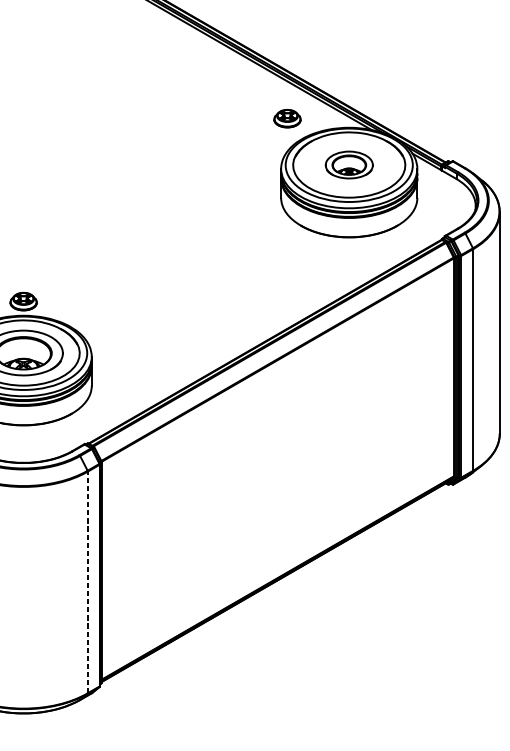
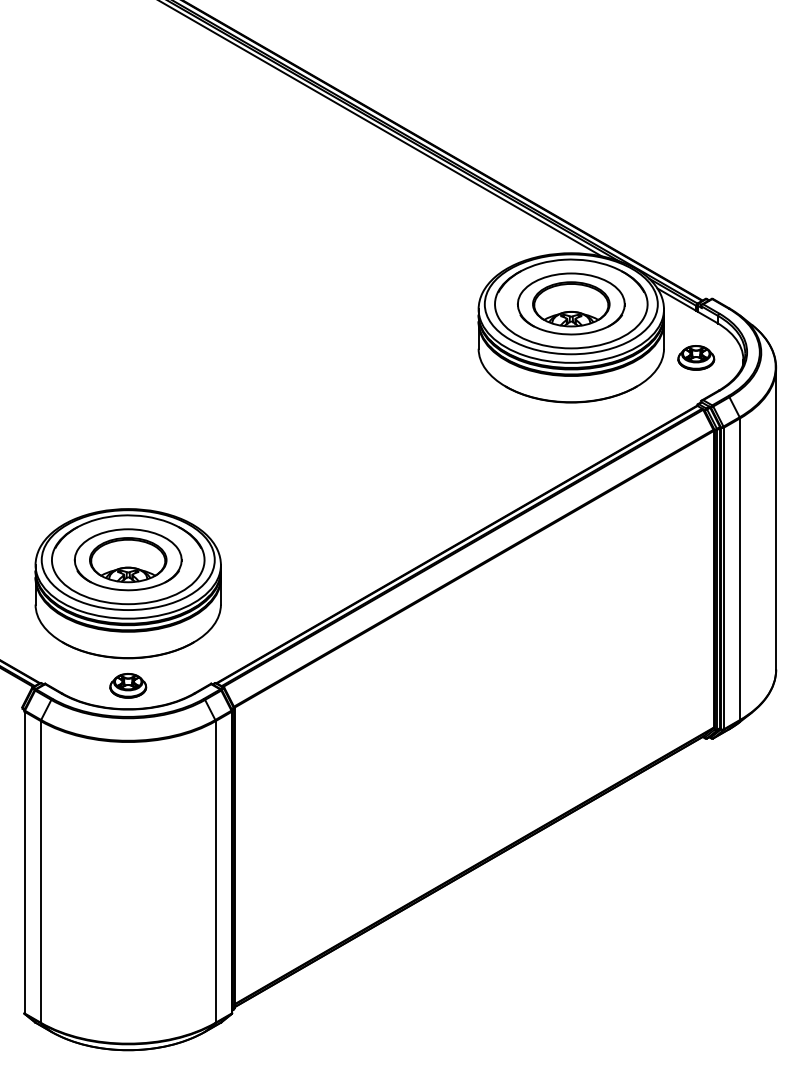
part: (287, 118) -> (696, 357), moved
part: (349, 164) -> (571, 303), size x1.67
part: (23, 301) -> (128, 685), moved
line: (87, 582) -> (215, 871), dashed -> solid

